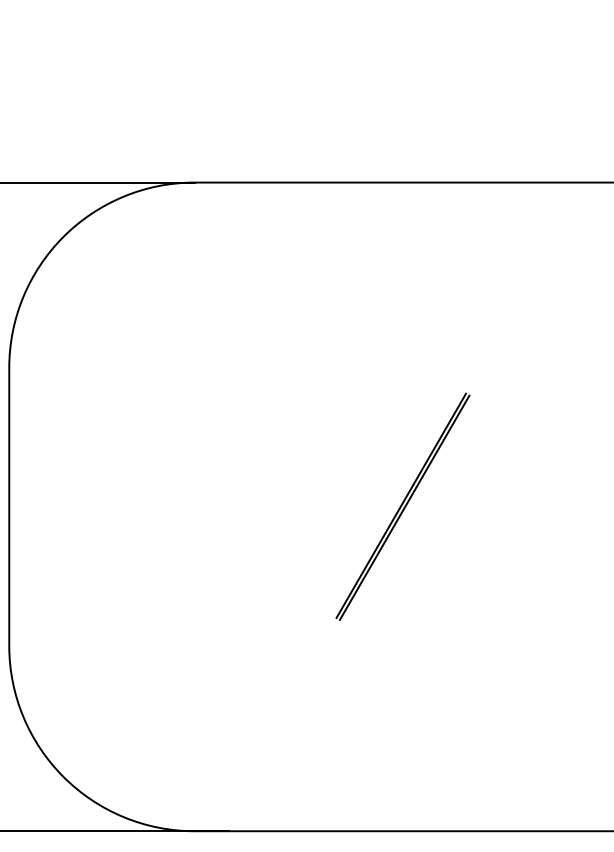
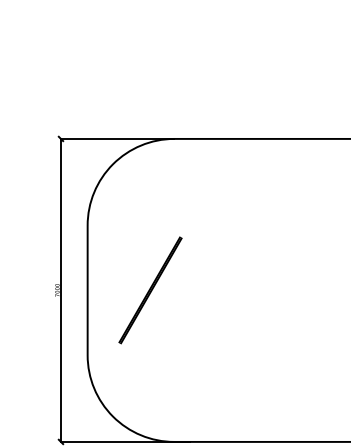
line: (402, 507) -> (150, 290), moved

